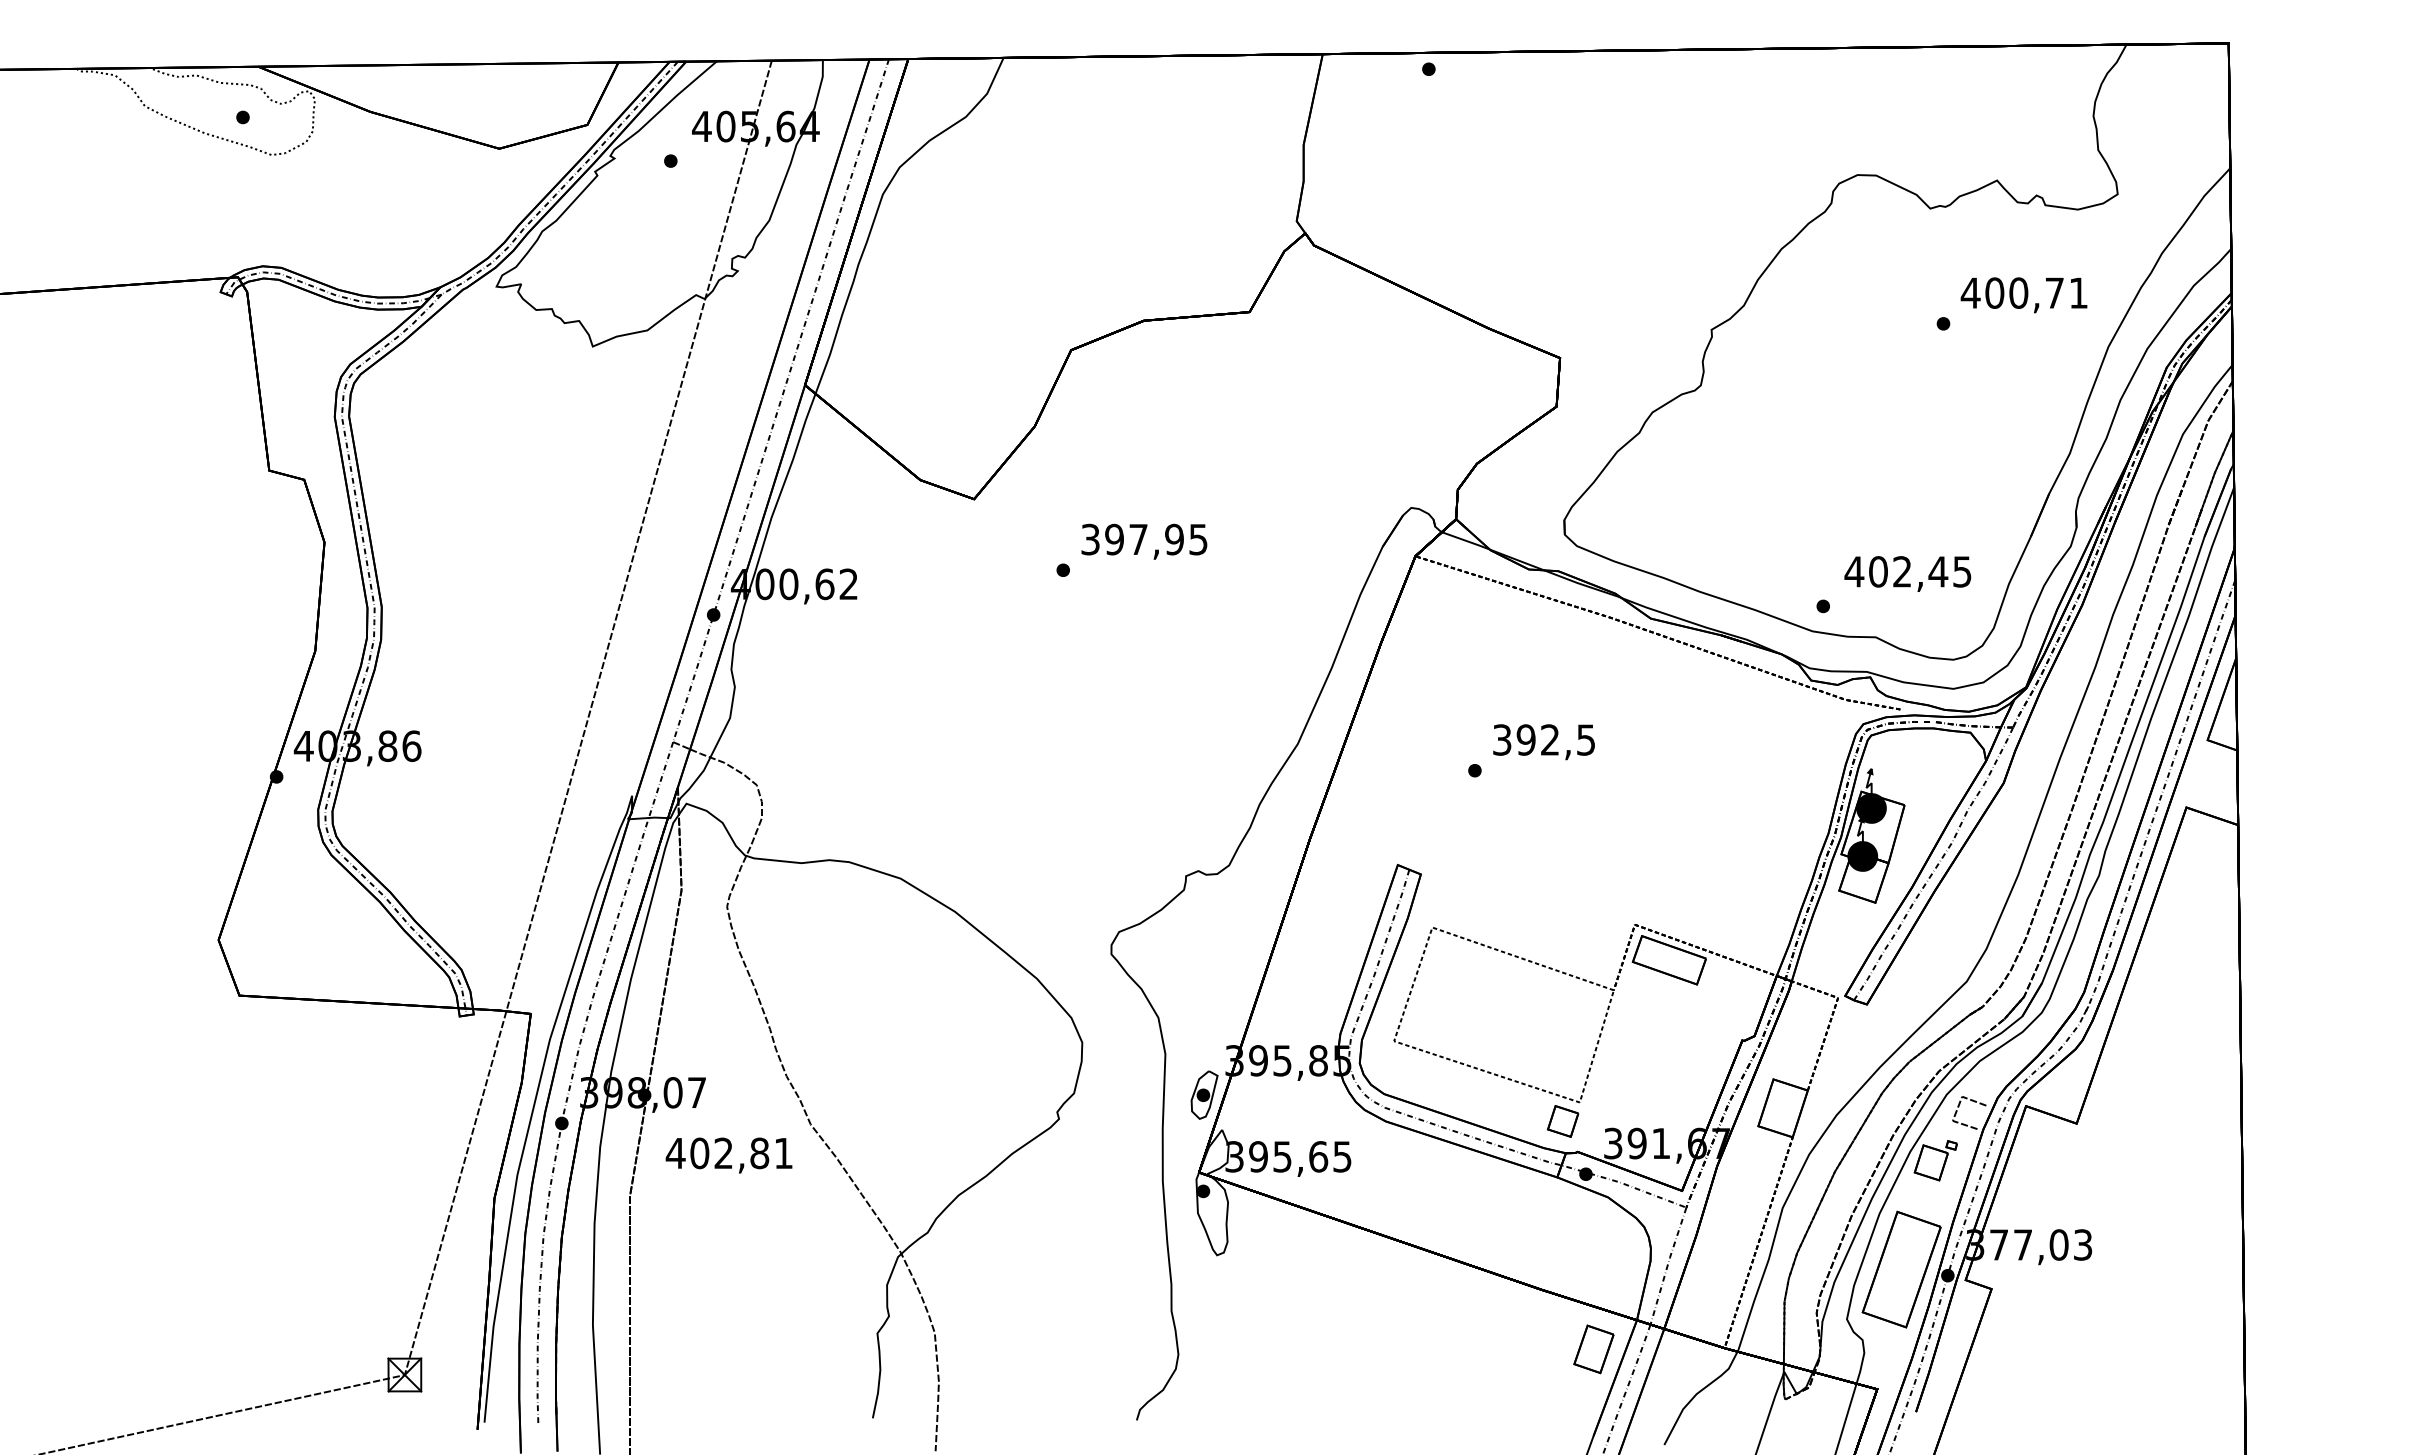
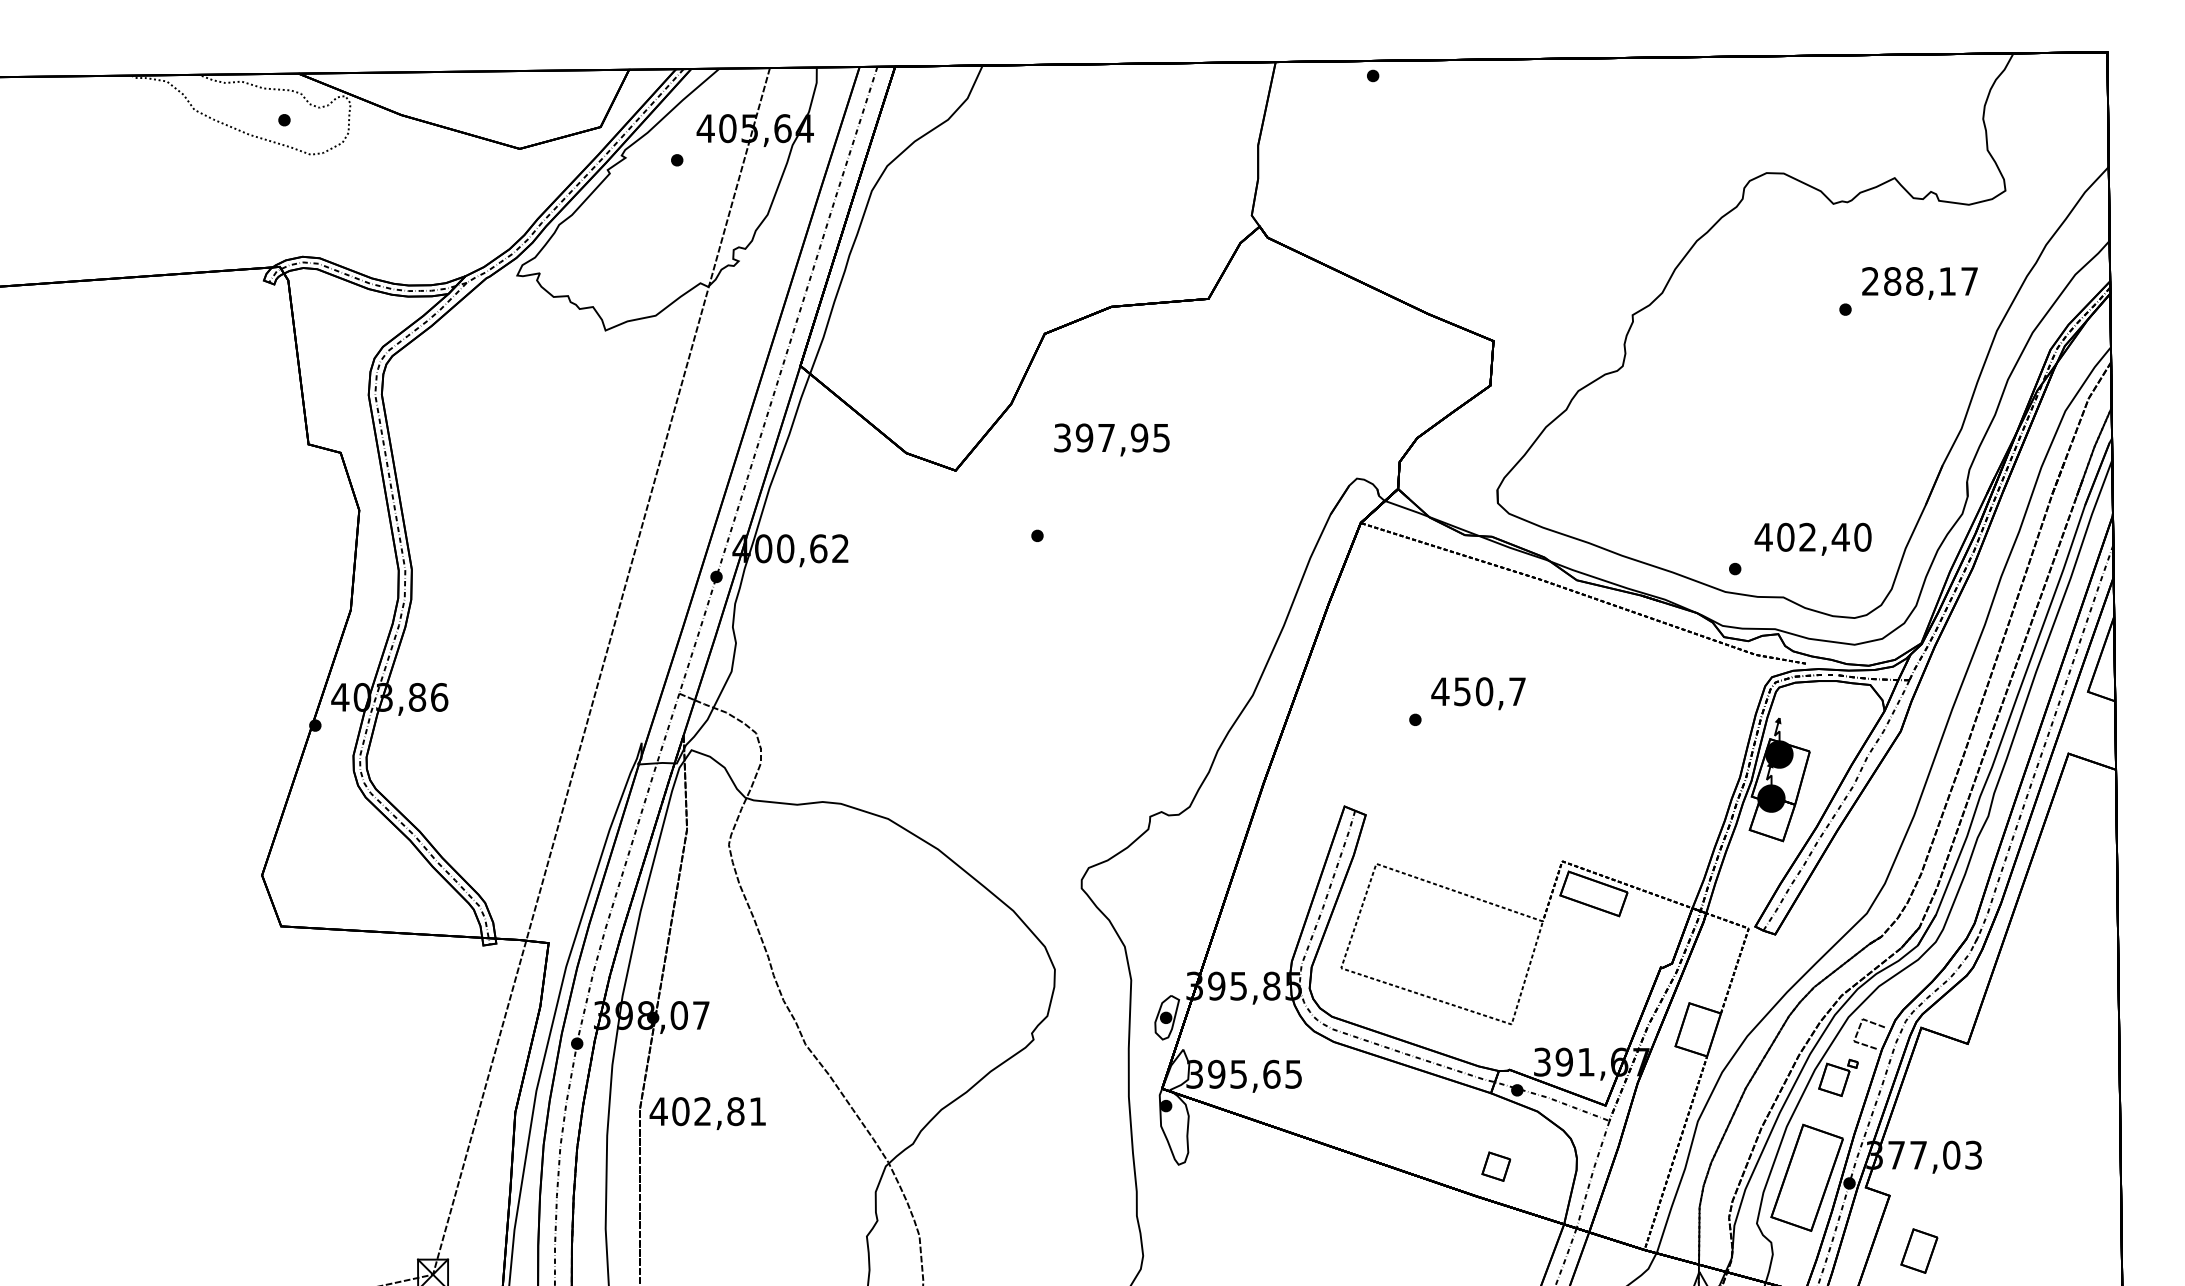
text: (2023, 292) -> (1918, 280), 400,71 -> 288,17
text: (1144, 541) -> (1112, 439), moved
text: (1962, 571) -> (1862, 537), 402,45 -> 402,40
text: (1543, 739) -> (1478, 691), 392,5 -> 450,7
part: (1563, 1121) -> (1496, 1166), moved
text: (728, 1155) -> (707, 1113), moved
part: (1593, 1349) -> (1918, 1251), moved

